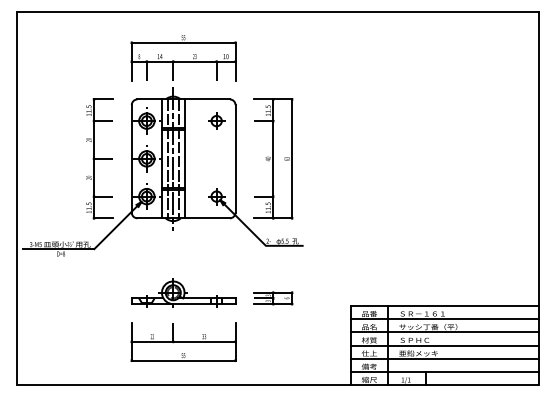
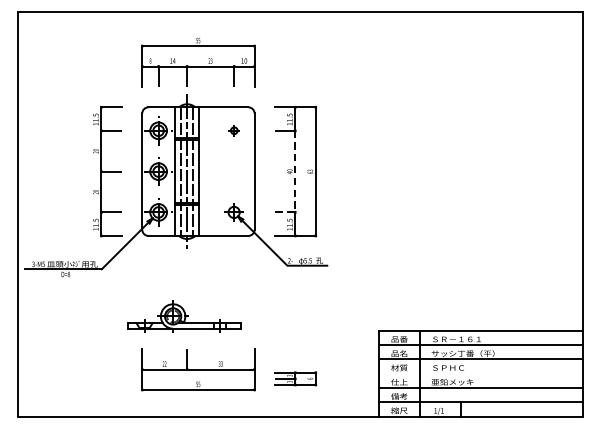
part: (216, 120) -> (233, 130), size x0.6
line: (273, 168) -> (295, 182), solid -> dashed
part: (183, 292) -> (184, 316), moved
part: (273, 298) -> (295, 378), moved
line: (444, 345) -> (480, 373), removed

